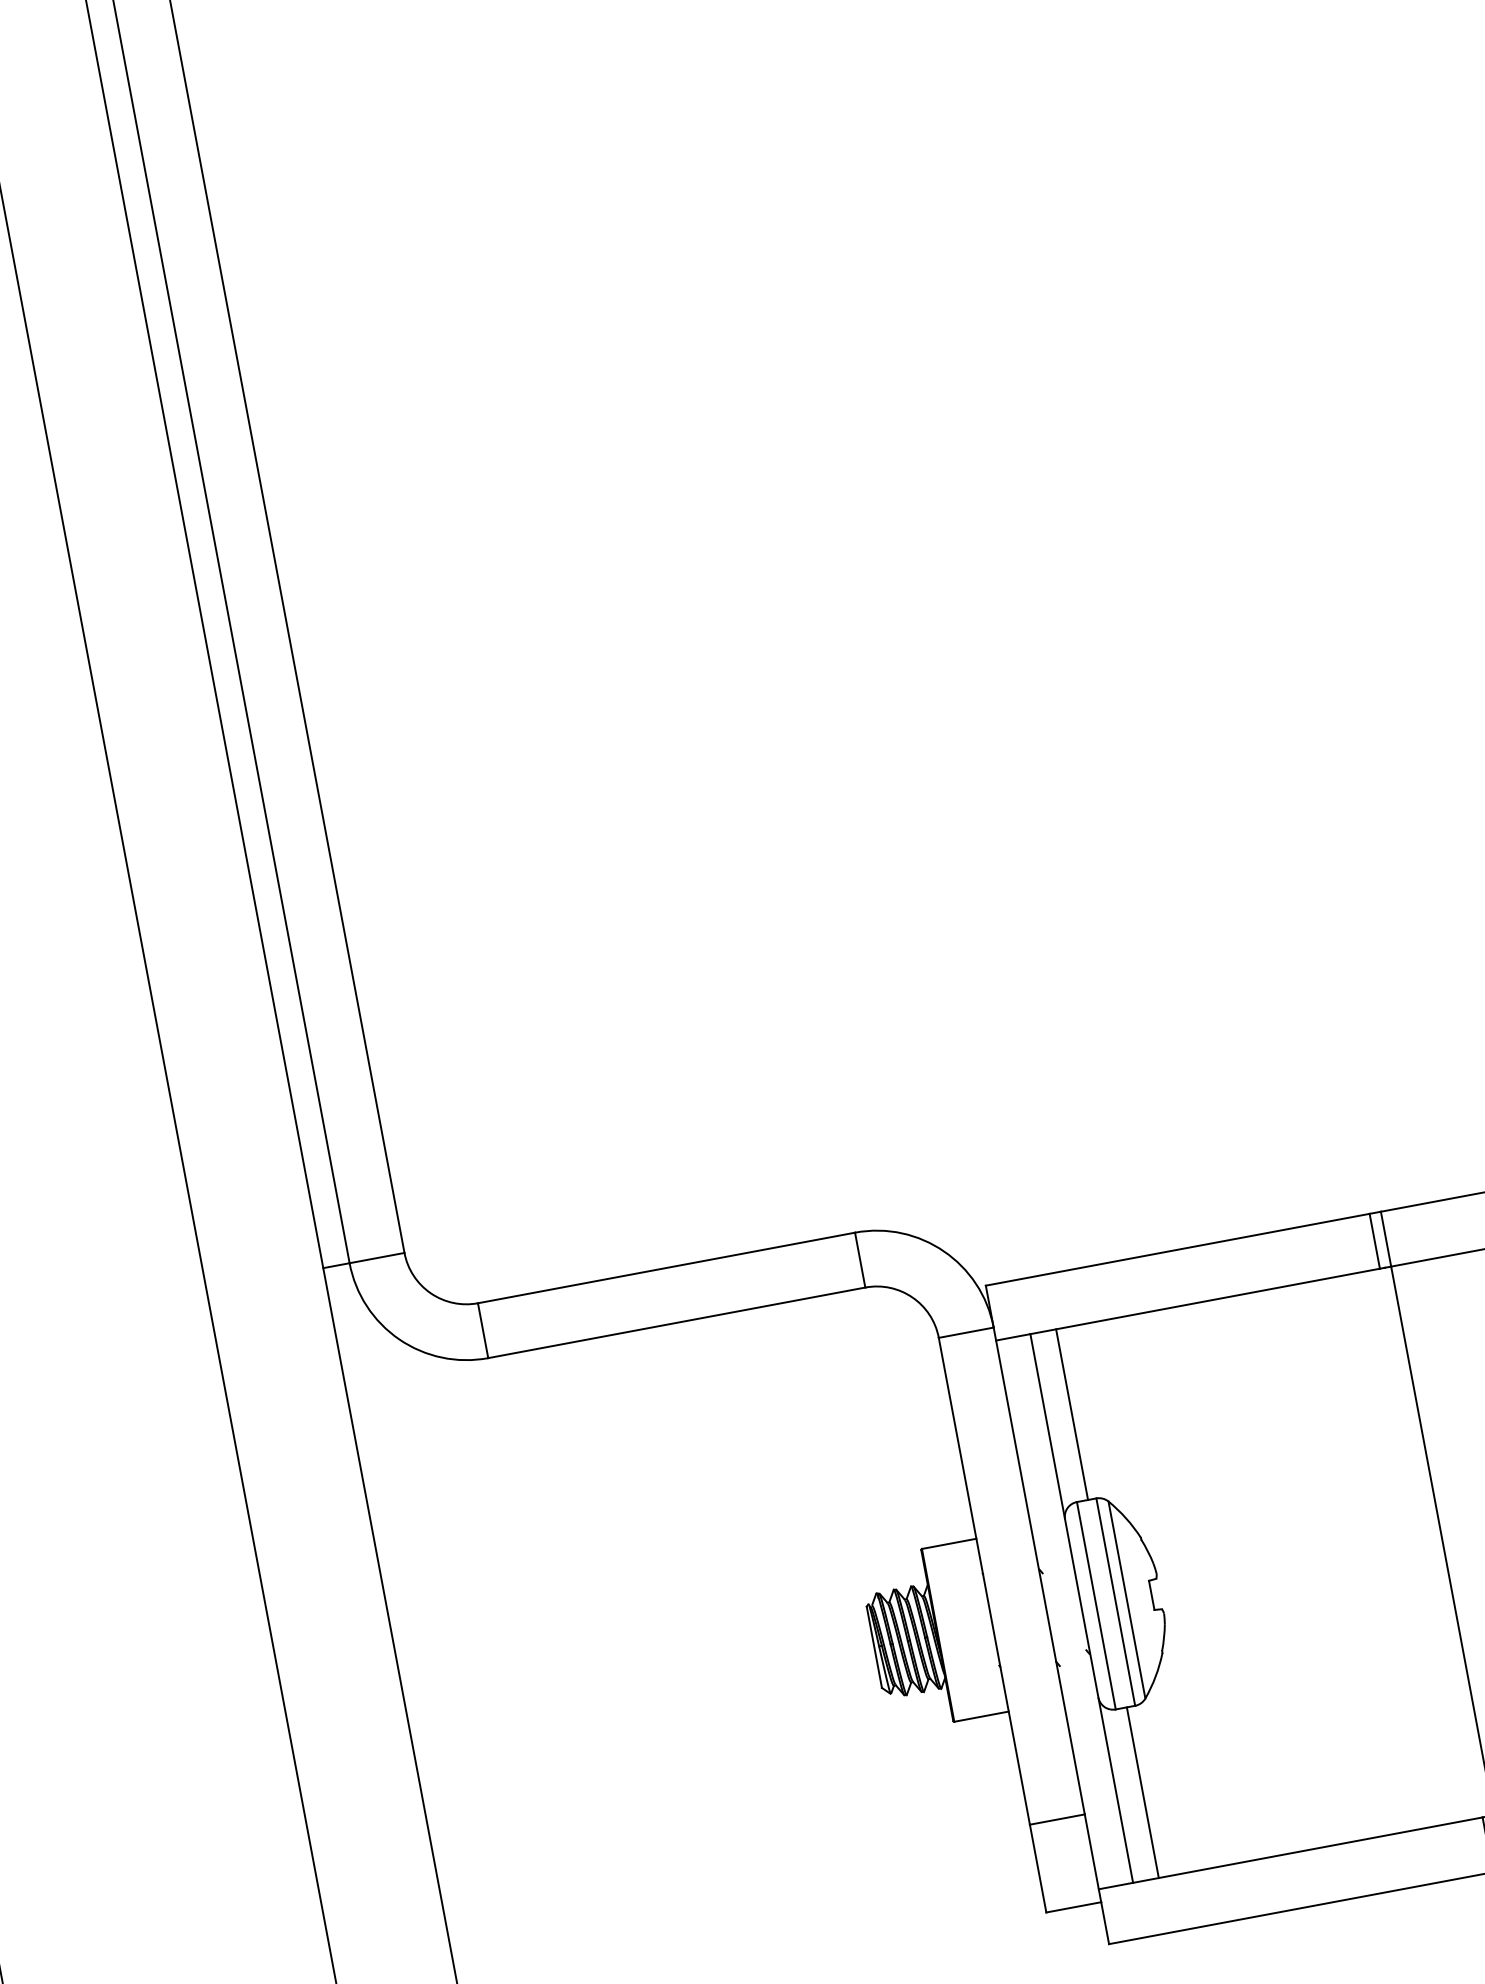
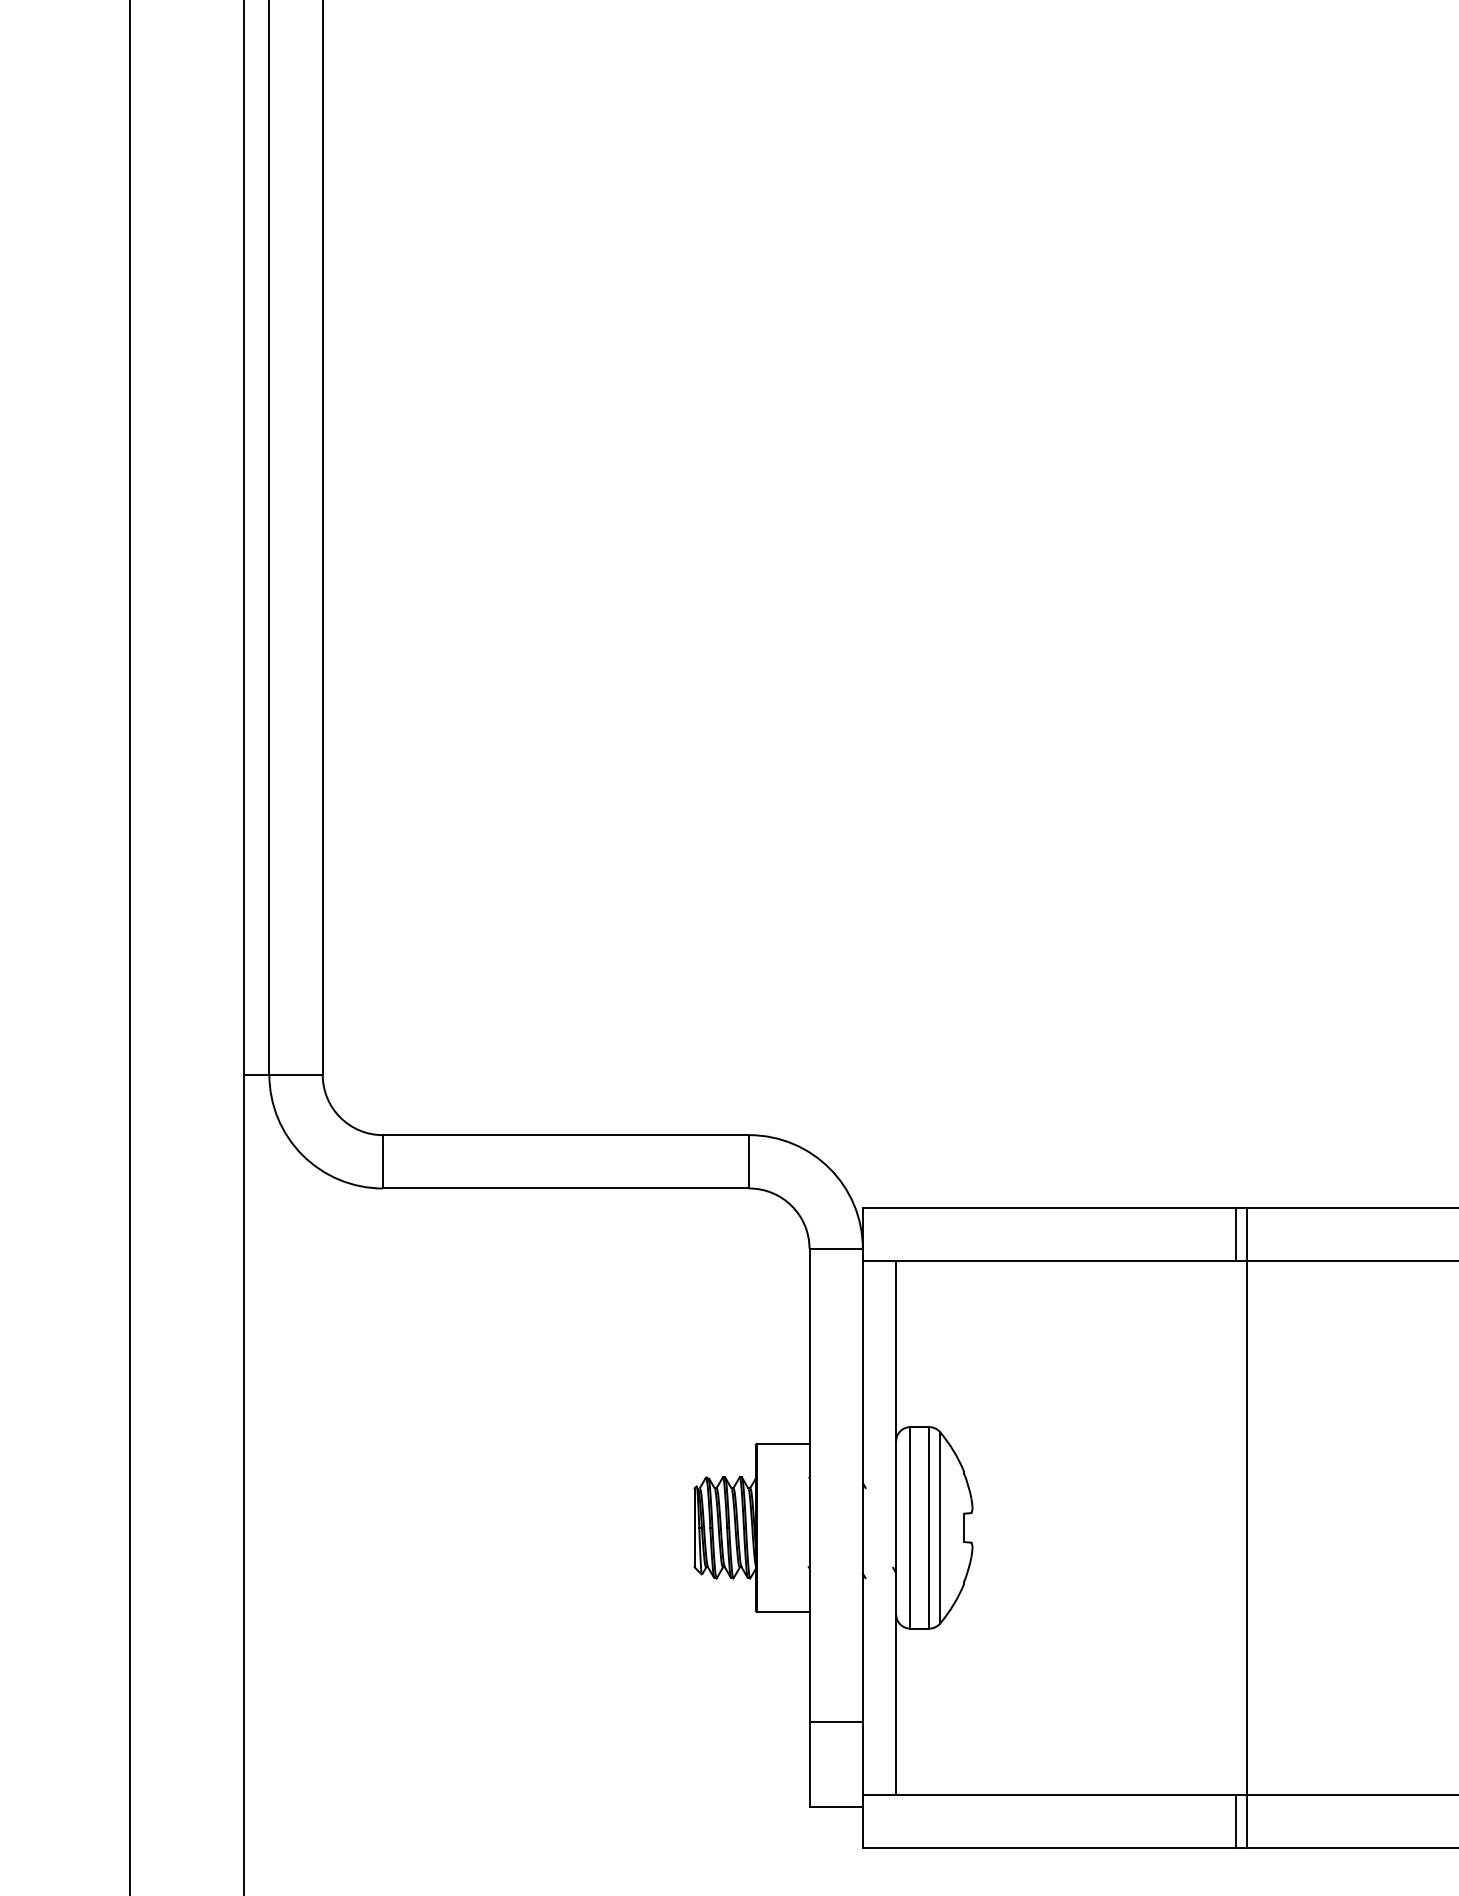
line: (1072, 1414) -> (921, 1344), removed
line: (1143, 1792) -> (921, 1711), removed

